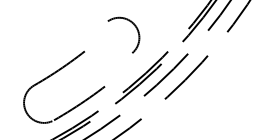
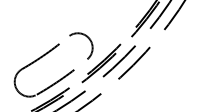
arc: (132, 24) -> (87, 38), moved

